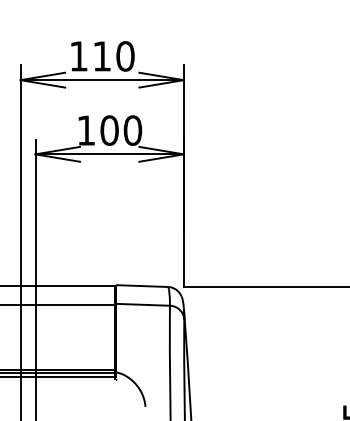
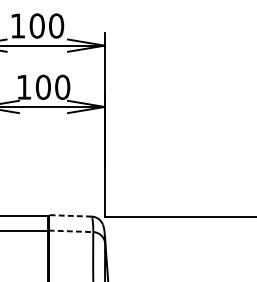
text: (102, 56) -> (37, 26), 110 -> 100
line: (141, 286) -> (69, 216), solid -> dashed
line: (143, 304) -> (71, 231), solid -> dashed

